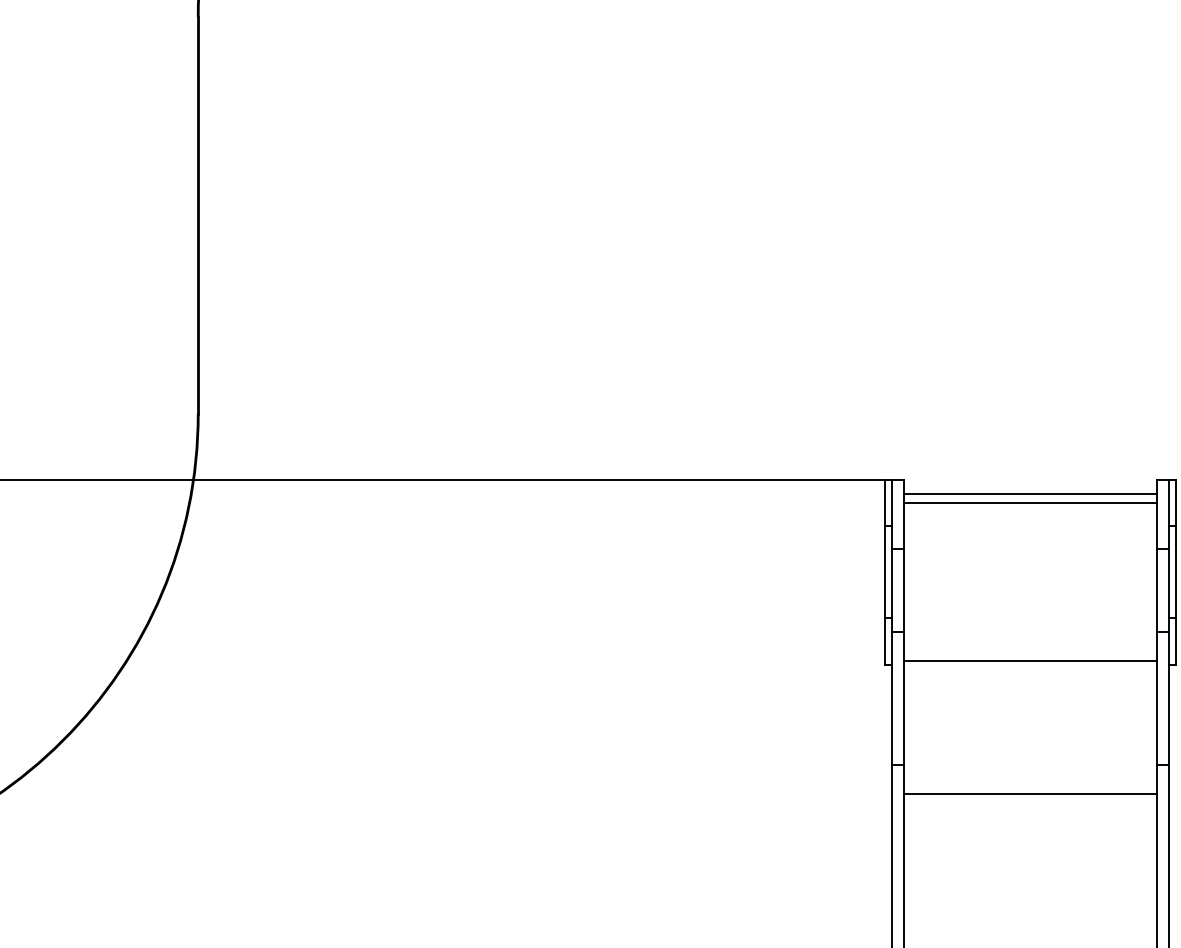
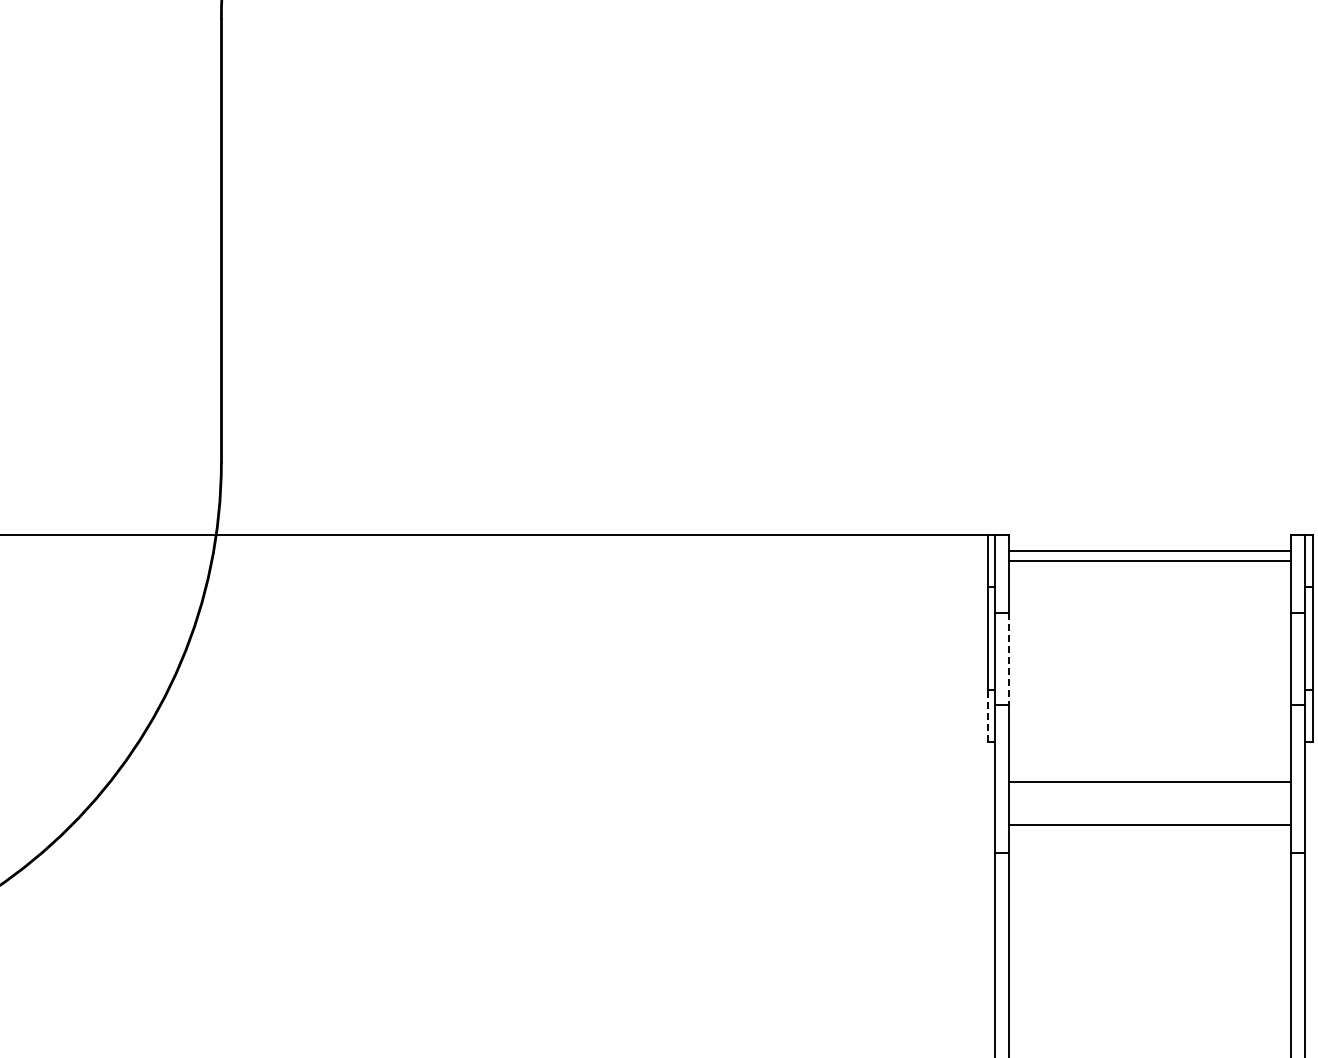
line: (904, 590) -> (1009, 659), solid -> dashed
line: (884, 641) -> (987, 715), solid -> dashed
line: (1030, 660) -> (1149, 781), moved
line: (1030, 793) -> (1149, 824), moved

